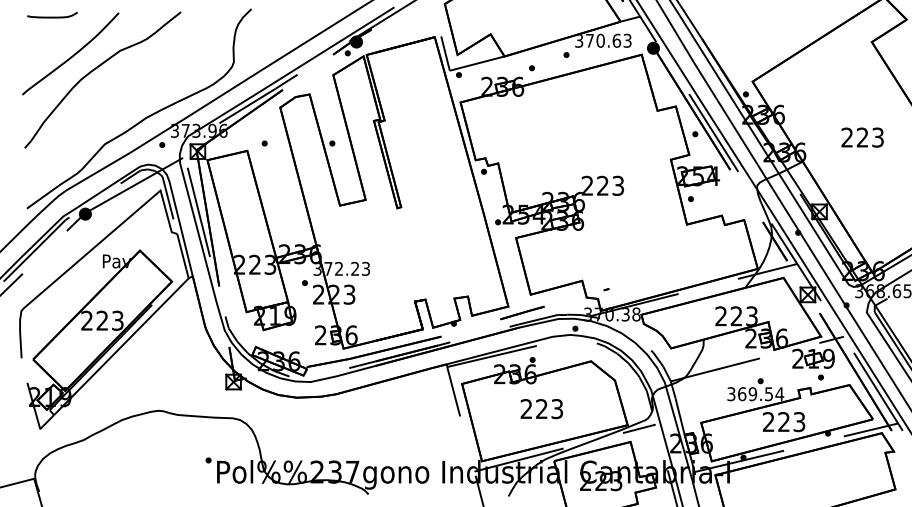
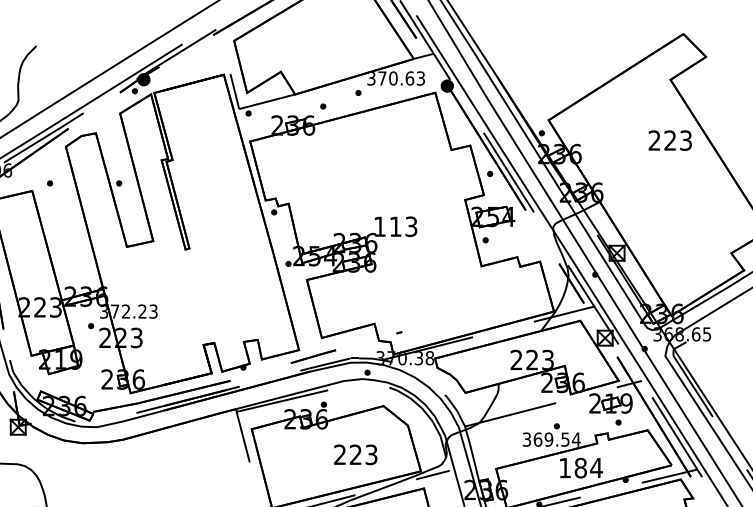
text: (862, 137) -> (670, 140), moved
text: (594, 185) -> (387, 226), 223 -> 113
text: (541, 409) -> (355, 455), moved
text: (783, 422) -> (580, 468), 223 -> 184

